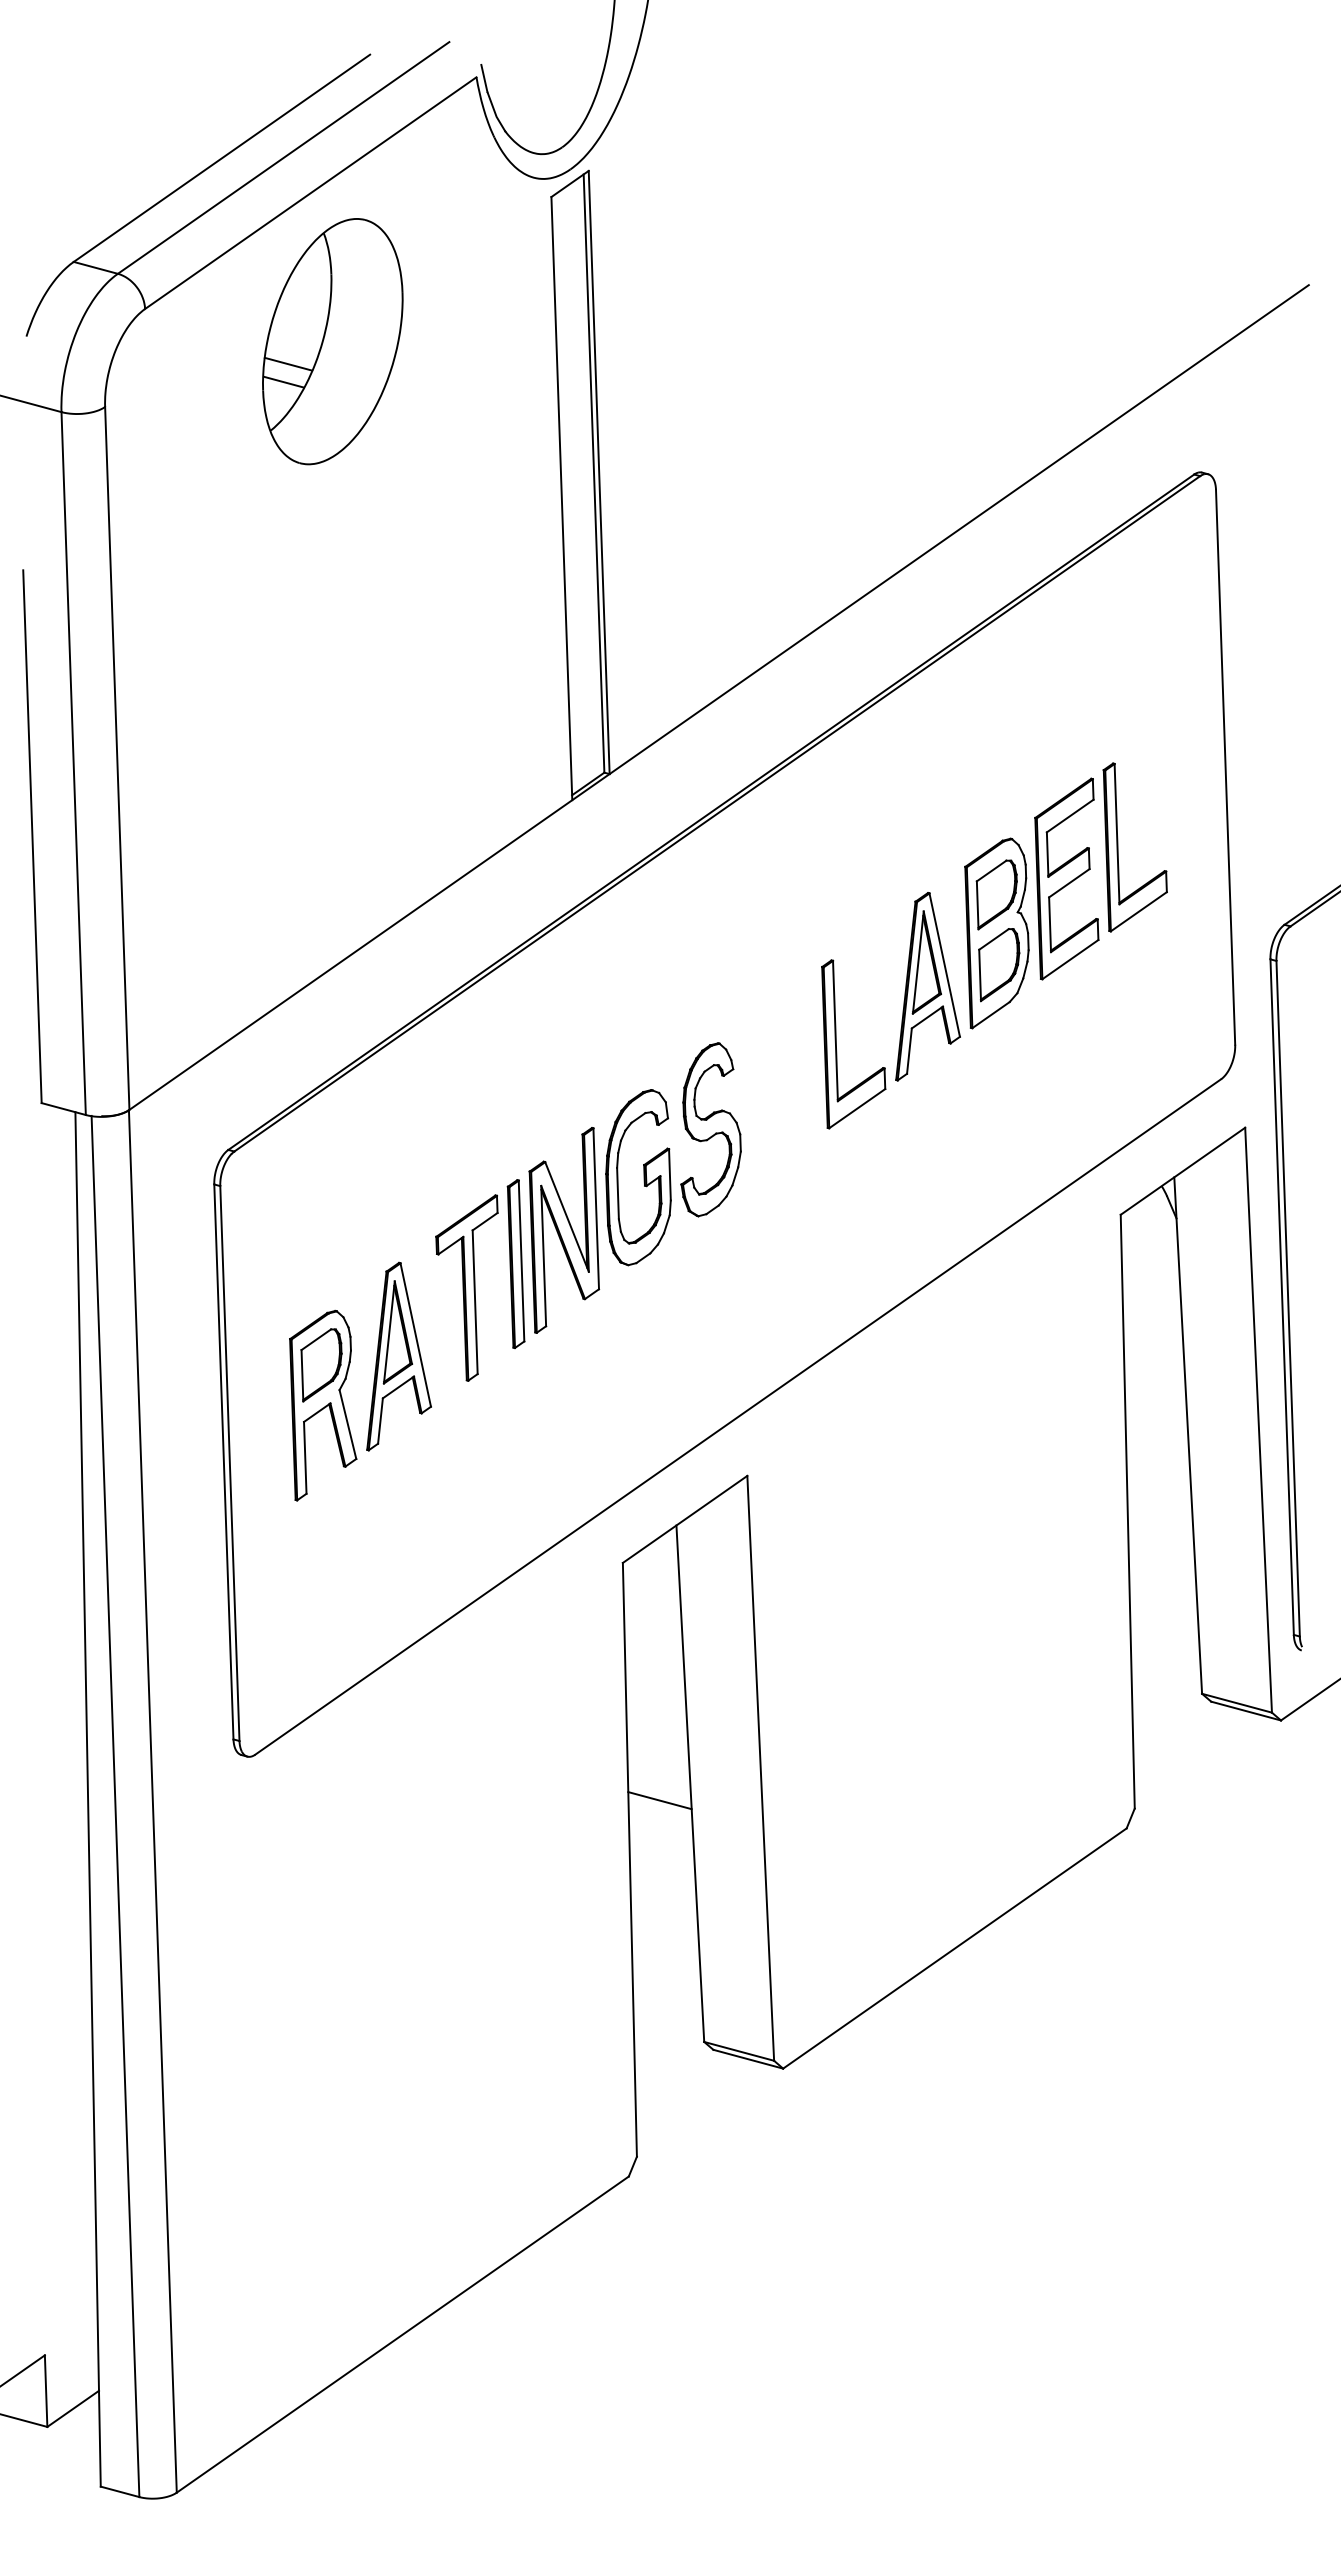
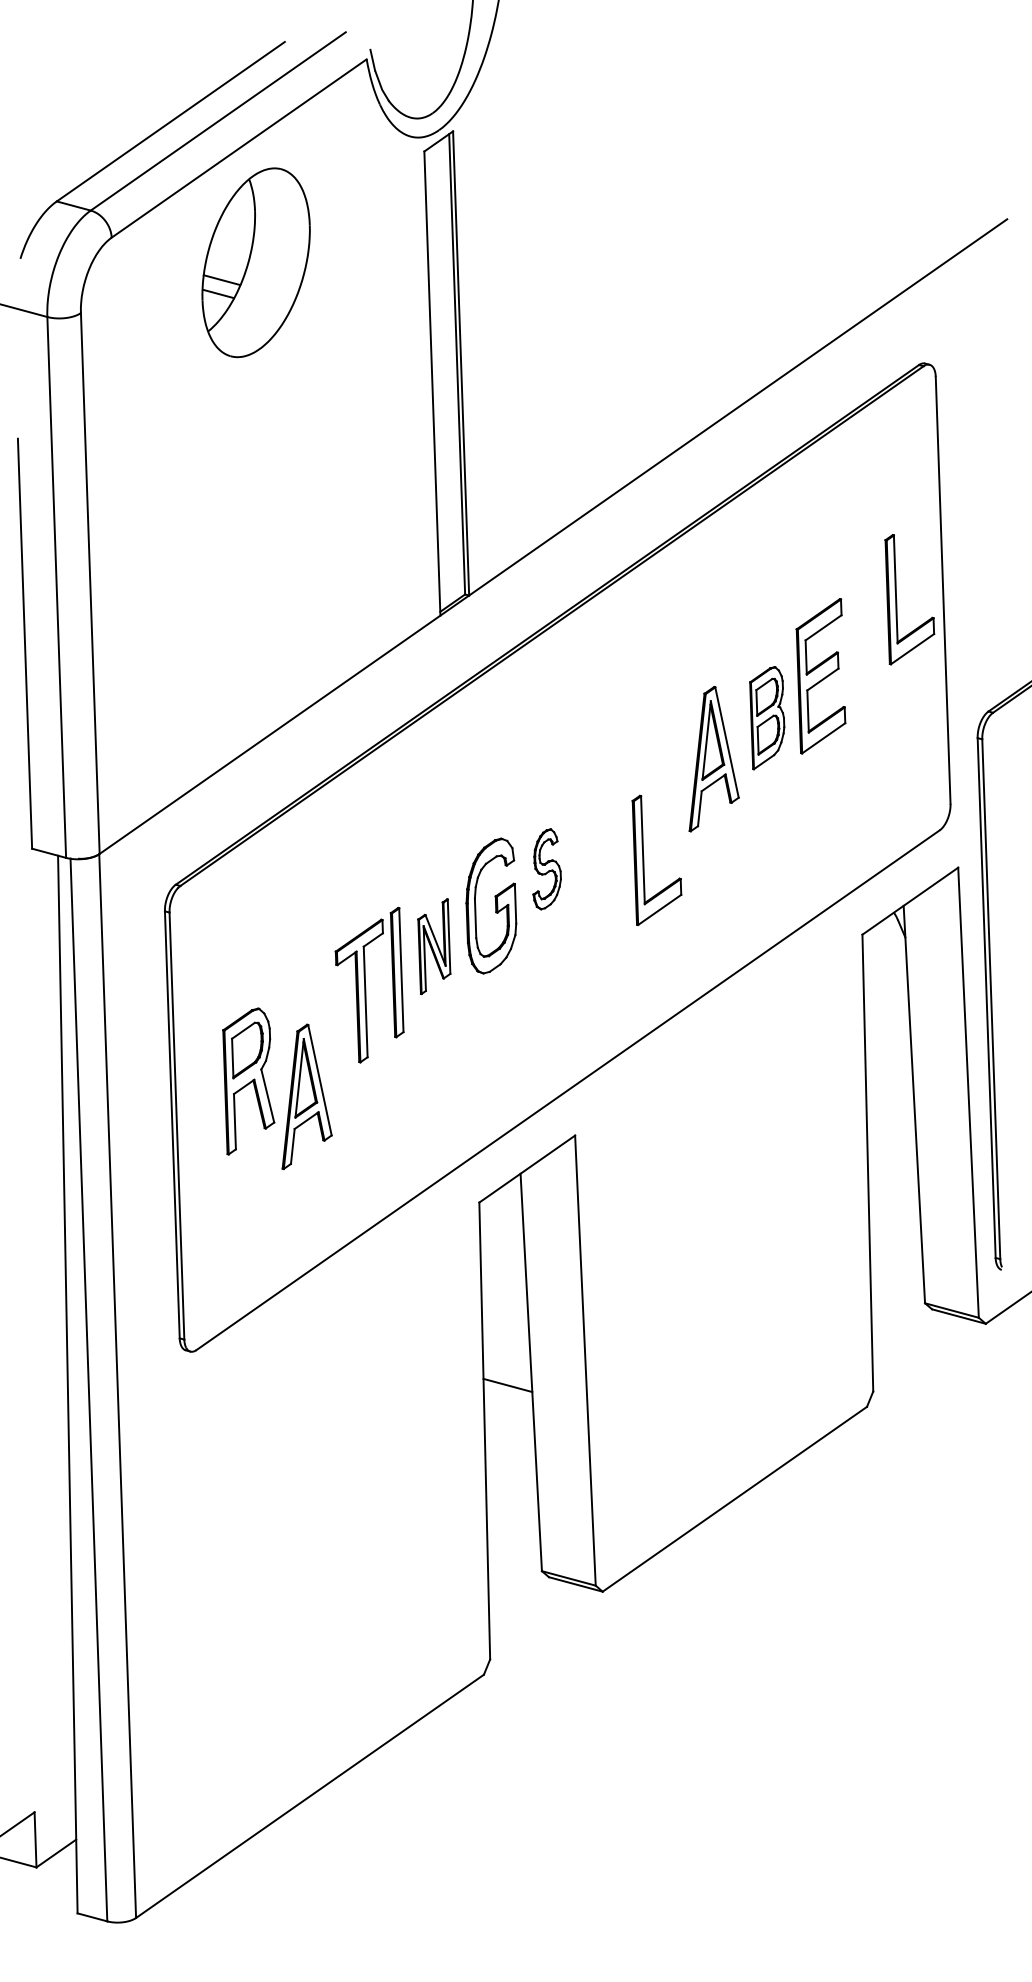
part: (1118, 847) -> (896, 599), moved
part: (996, 933) -> (766, 718), size x0.7
part: (836, 1044) -> (643, 860), moved
part: (710, 1129) -> (546, 869), size x0.6
part: (564, 1230) -> (434, 946), size x0.6
part: (398, 1356) -> (306, 1096), moved

